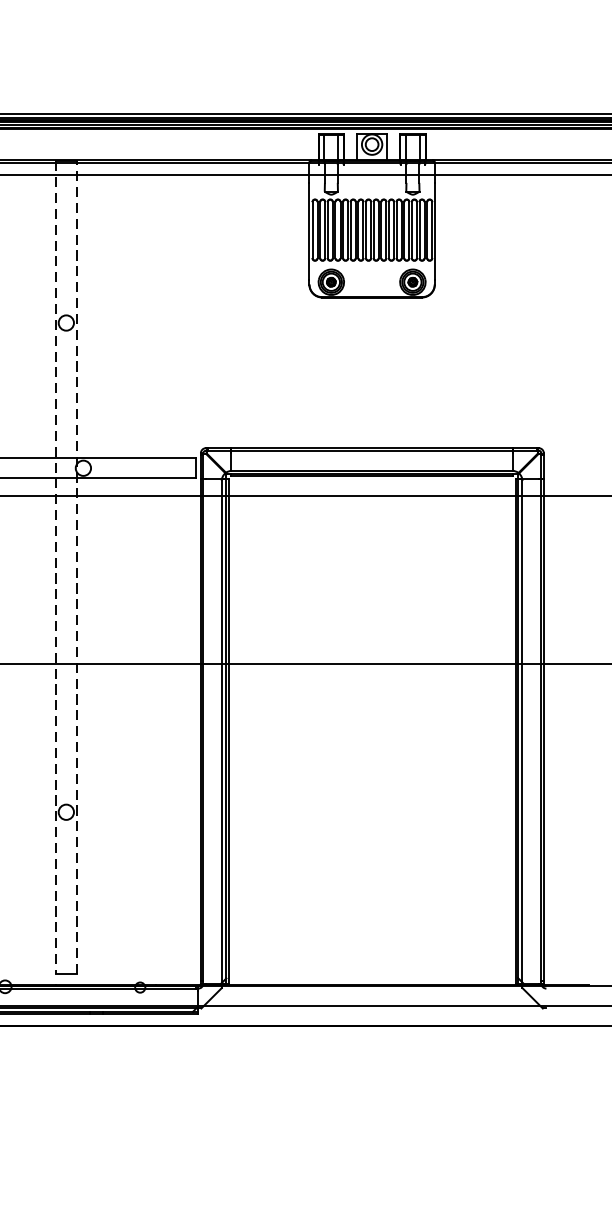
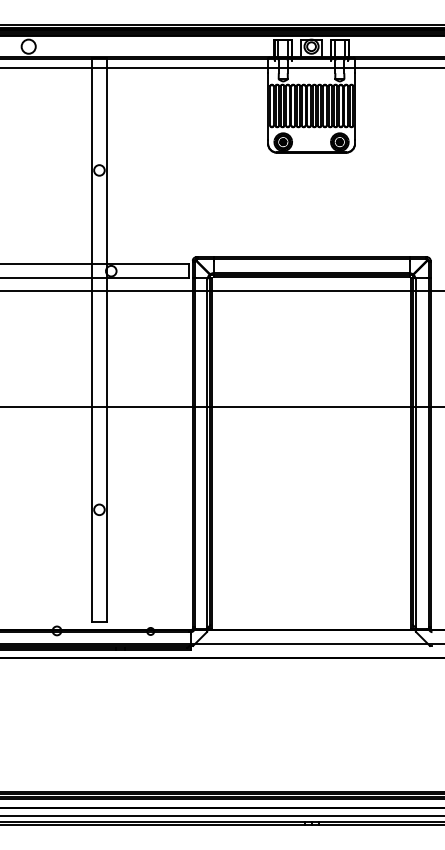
line: (56, 568) -> (92, 340), dashed -> solid
line: (76, 568) -> (106, 340), dashed -> solid

